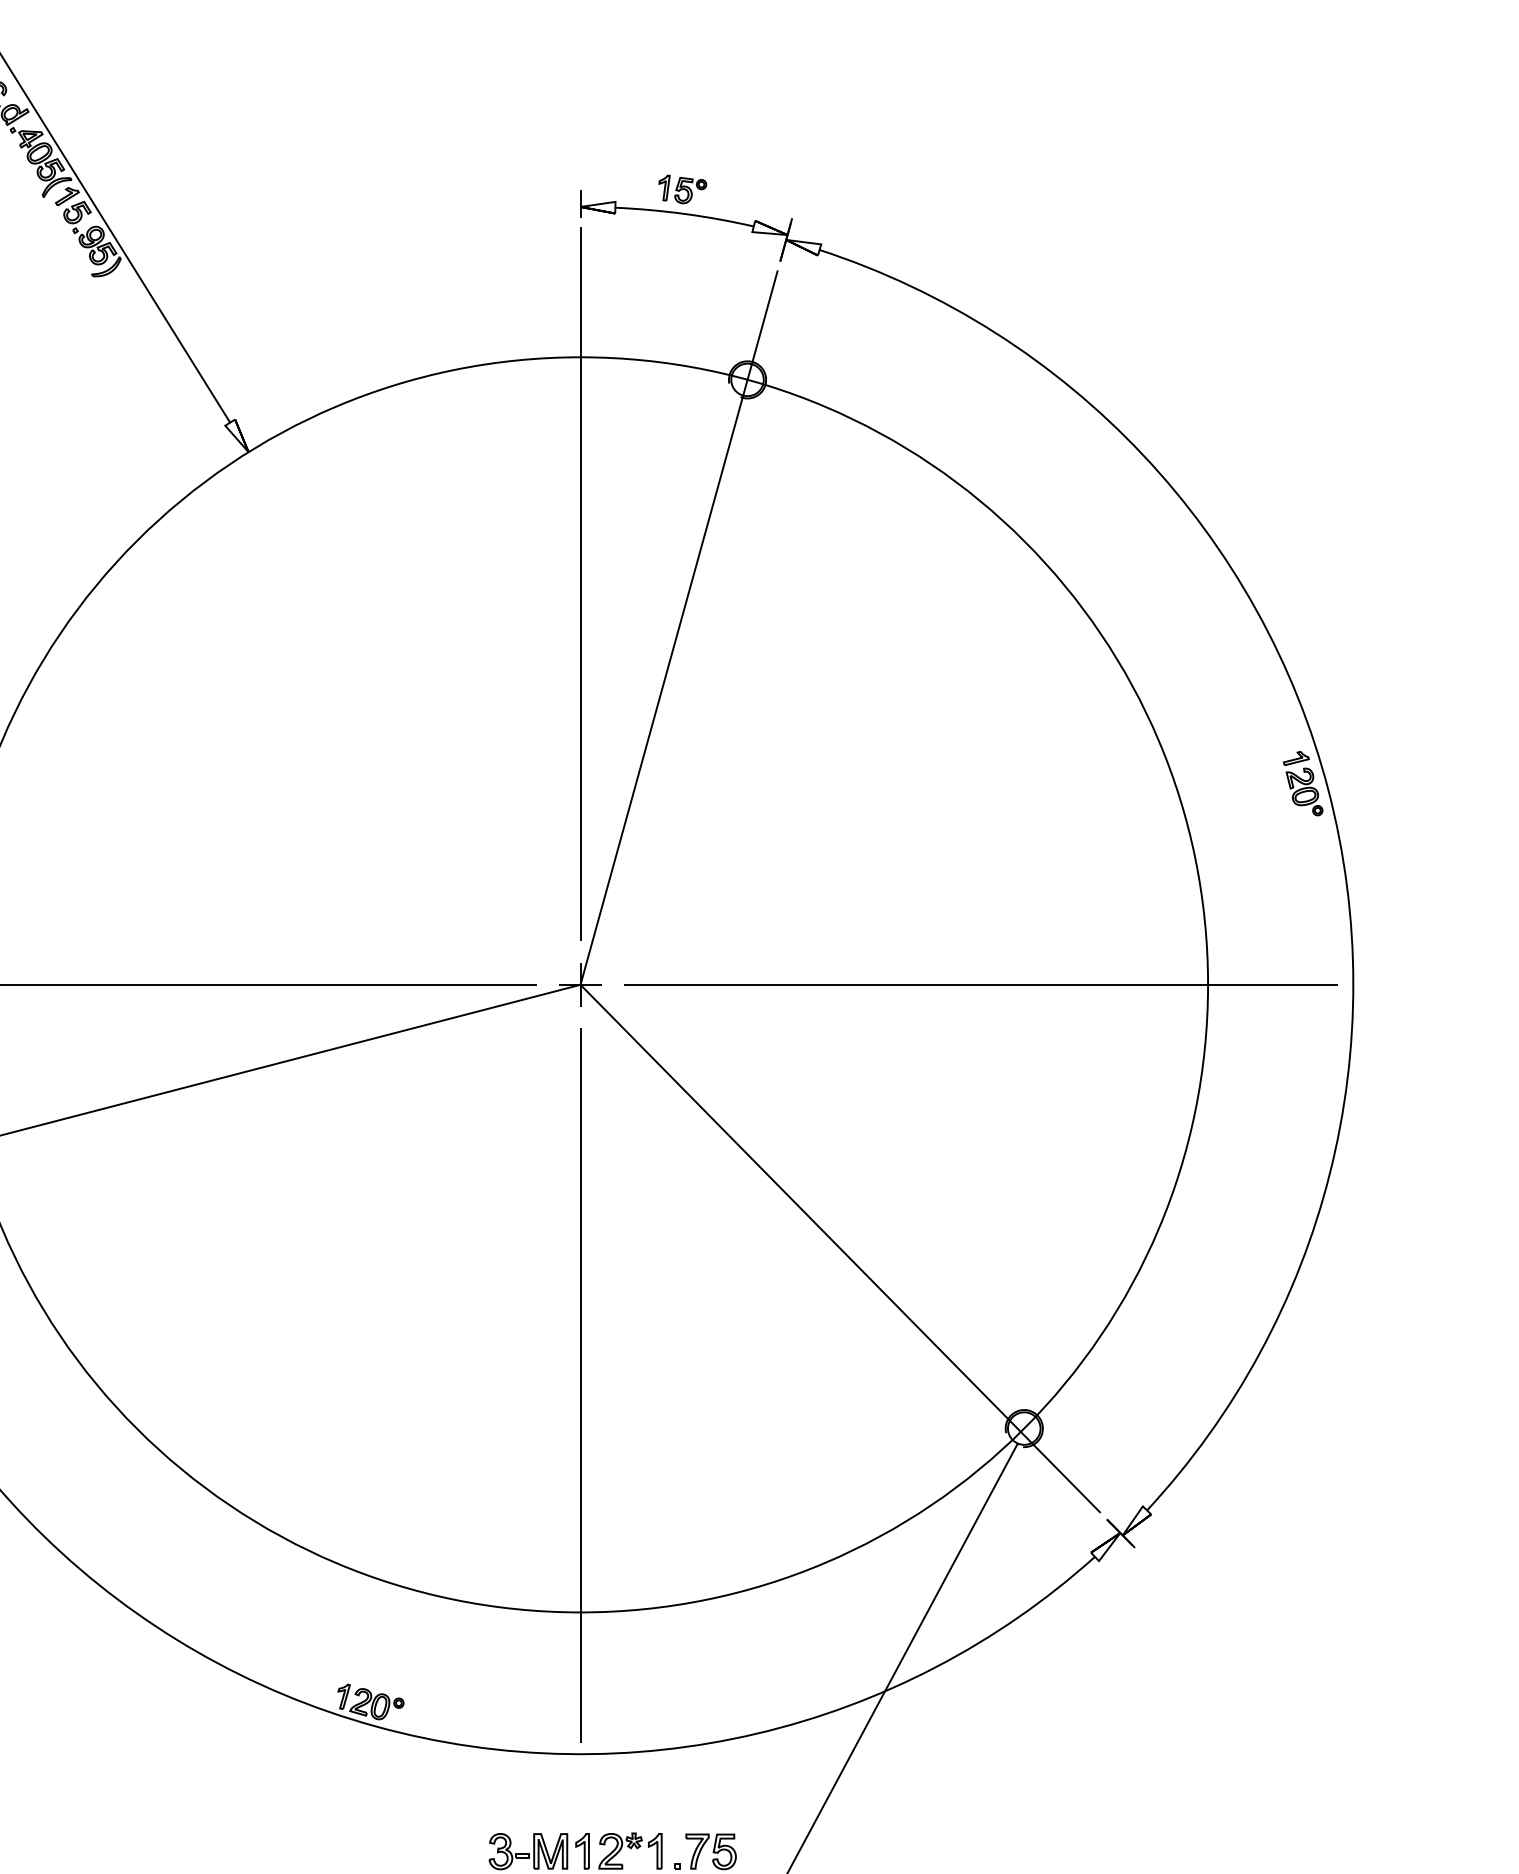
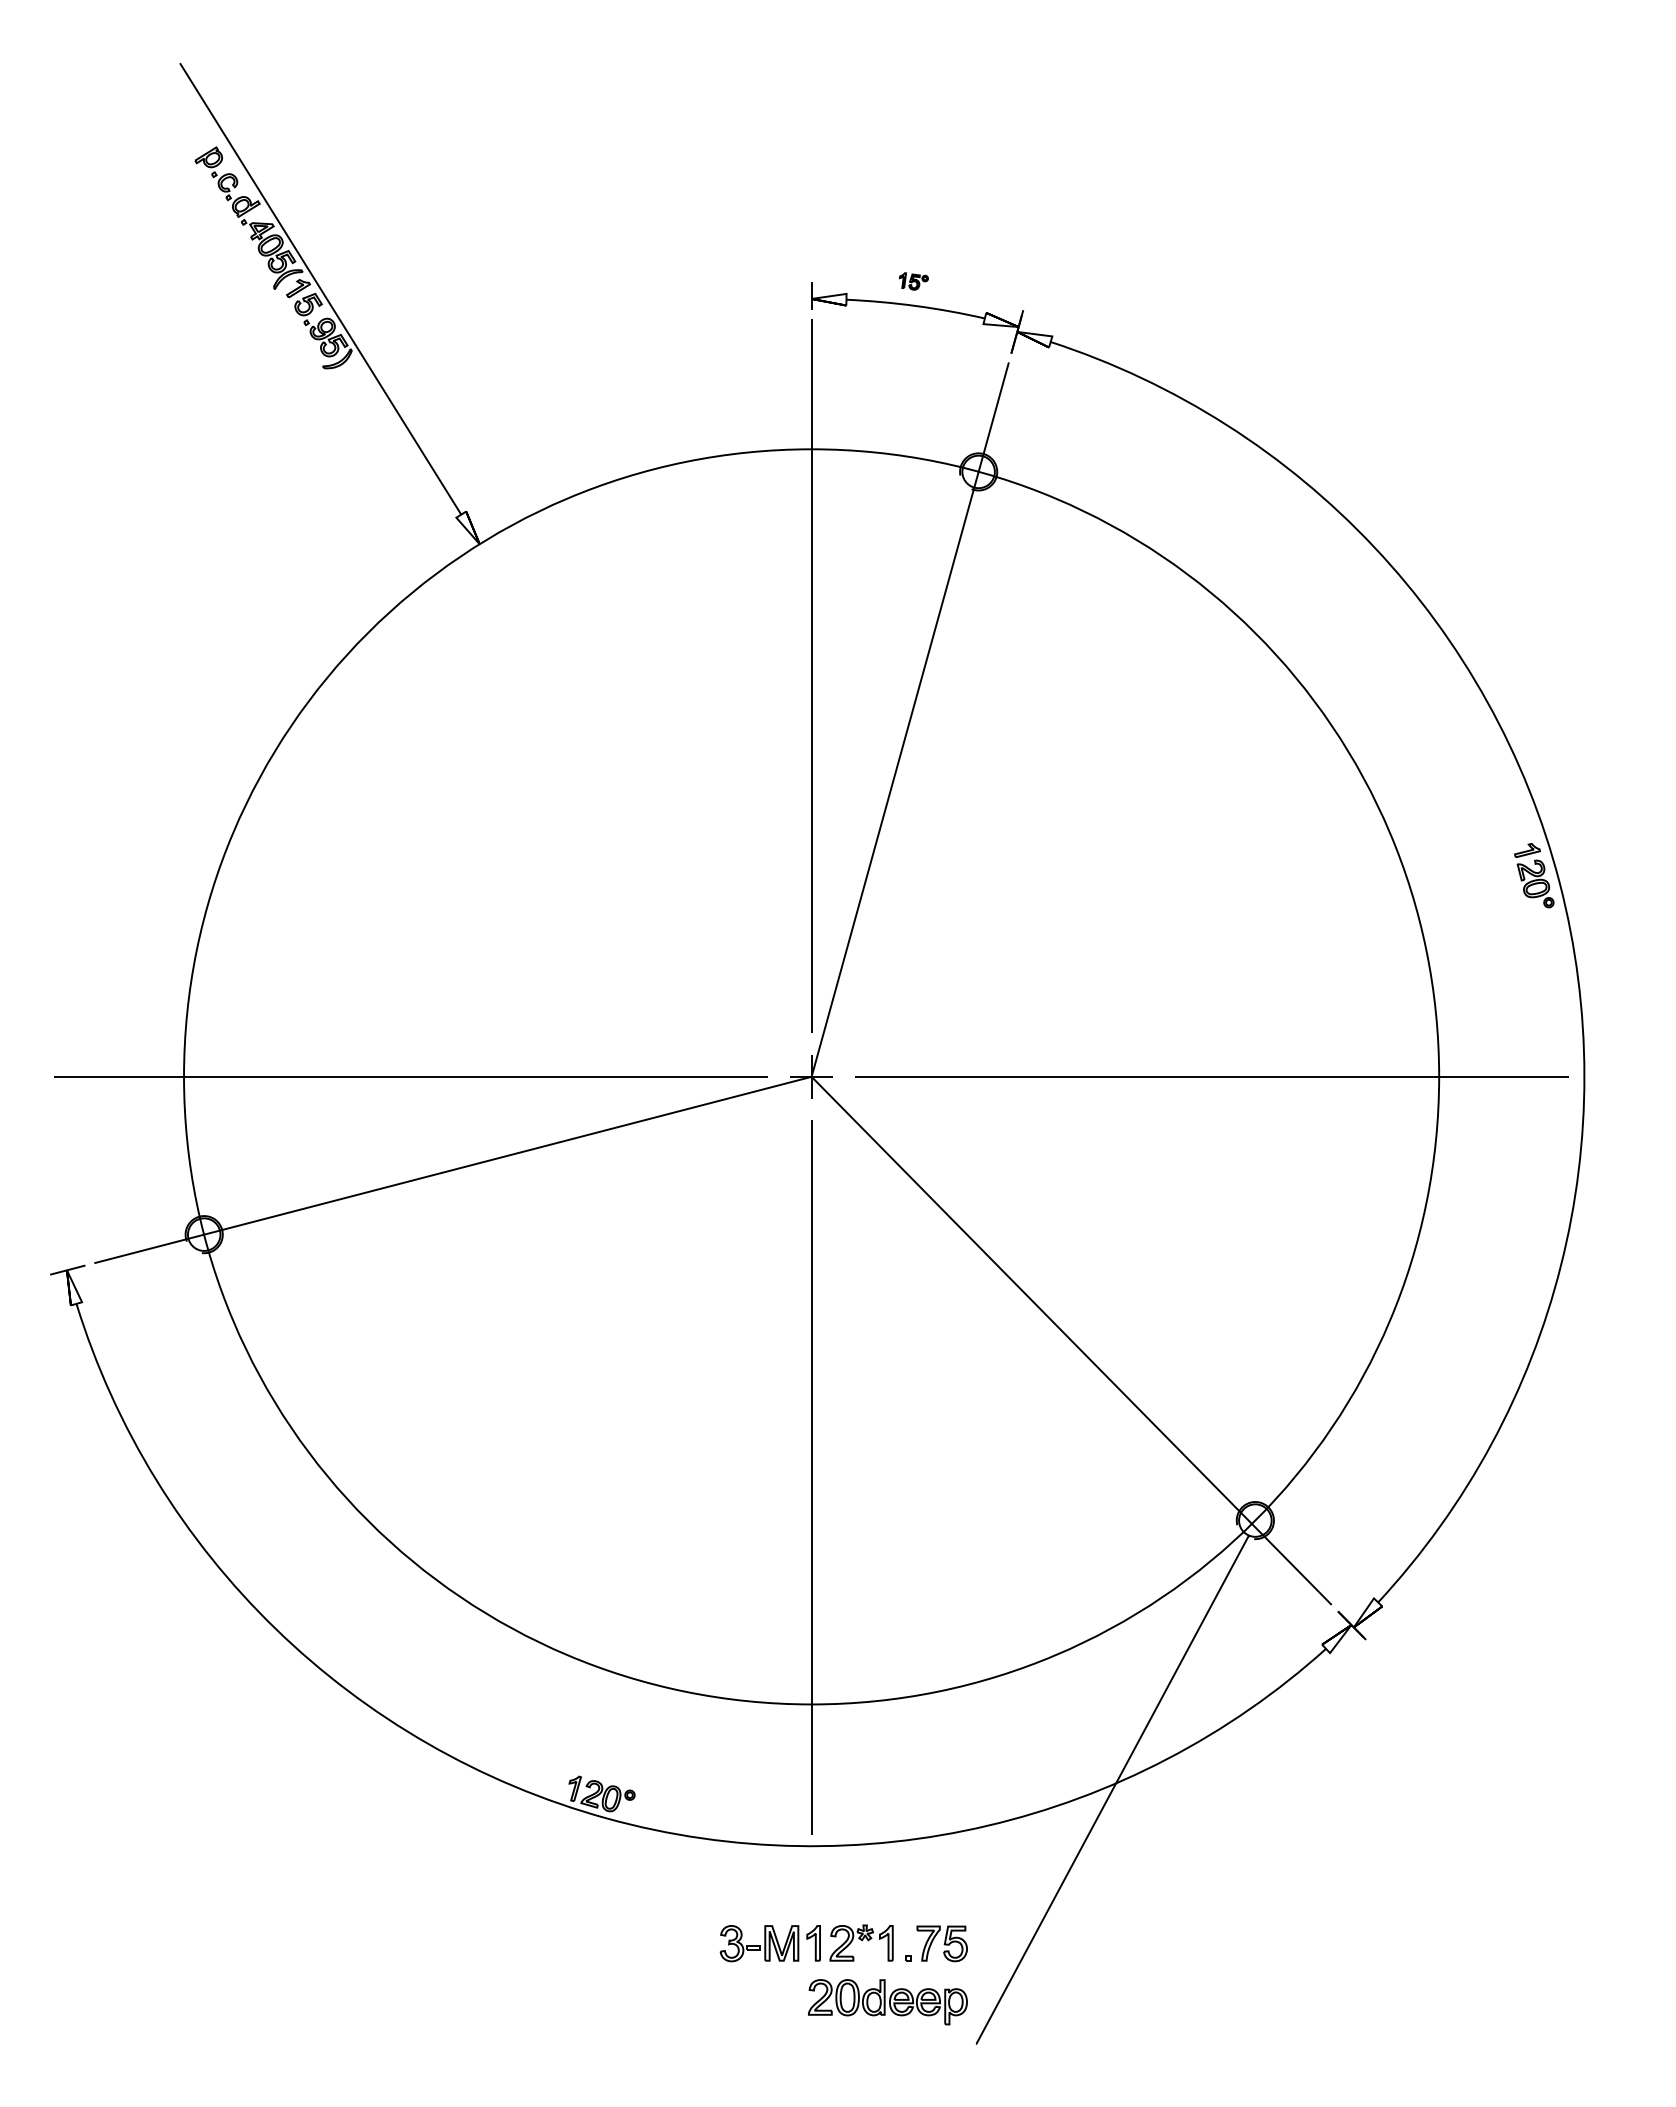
part: (682, 189) -> (913, 281), size x0.6

